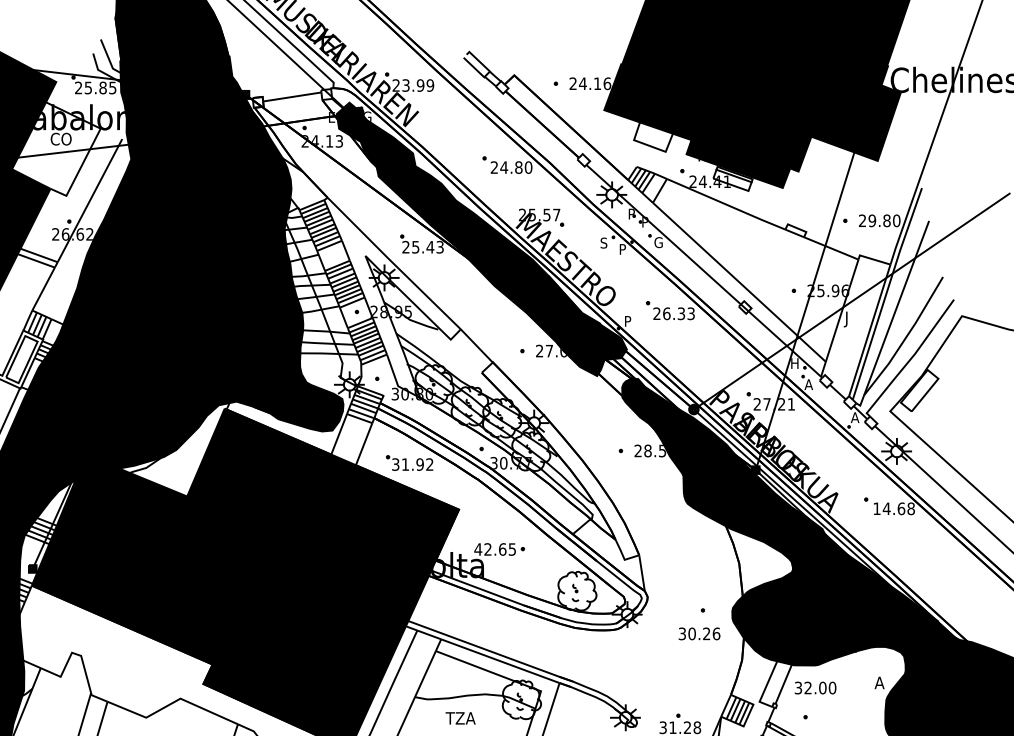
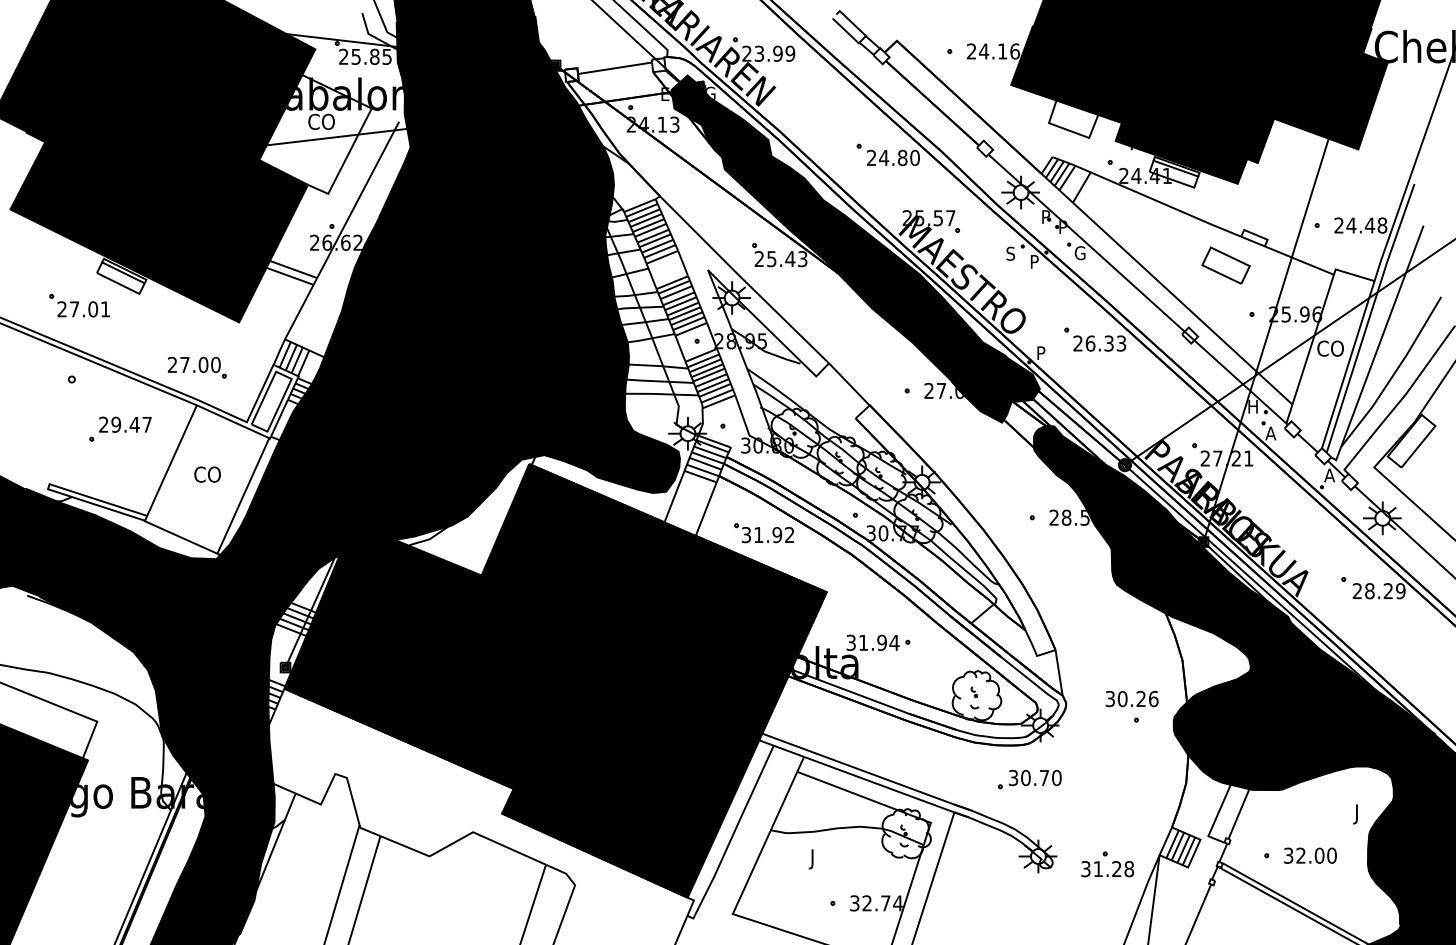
text: (884, 220) -> (1366, 225), 29.80 -> 24.48
part: (773, 252) -> (1225, 265), added
text: (855, 319) -> (1329, 350), J -> CO
text: (893, 509) -> (1378, 591), 14.68 -> 28.29
text: (495, 549) -> (872, 642), 42.65 -> 31.94
text: (699, 634) -> (1131, 699), moved
part: (618, 657) -> (1029, 779), added
text: (878, 684) -> (1359, 814), A -> J
text: (815, 687) -> (1310, 855), moved
text: (459, 720) -> (827, 859), TZA -> J

